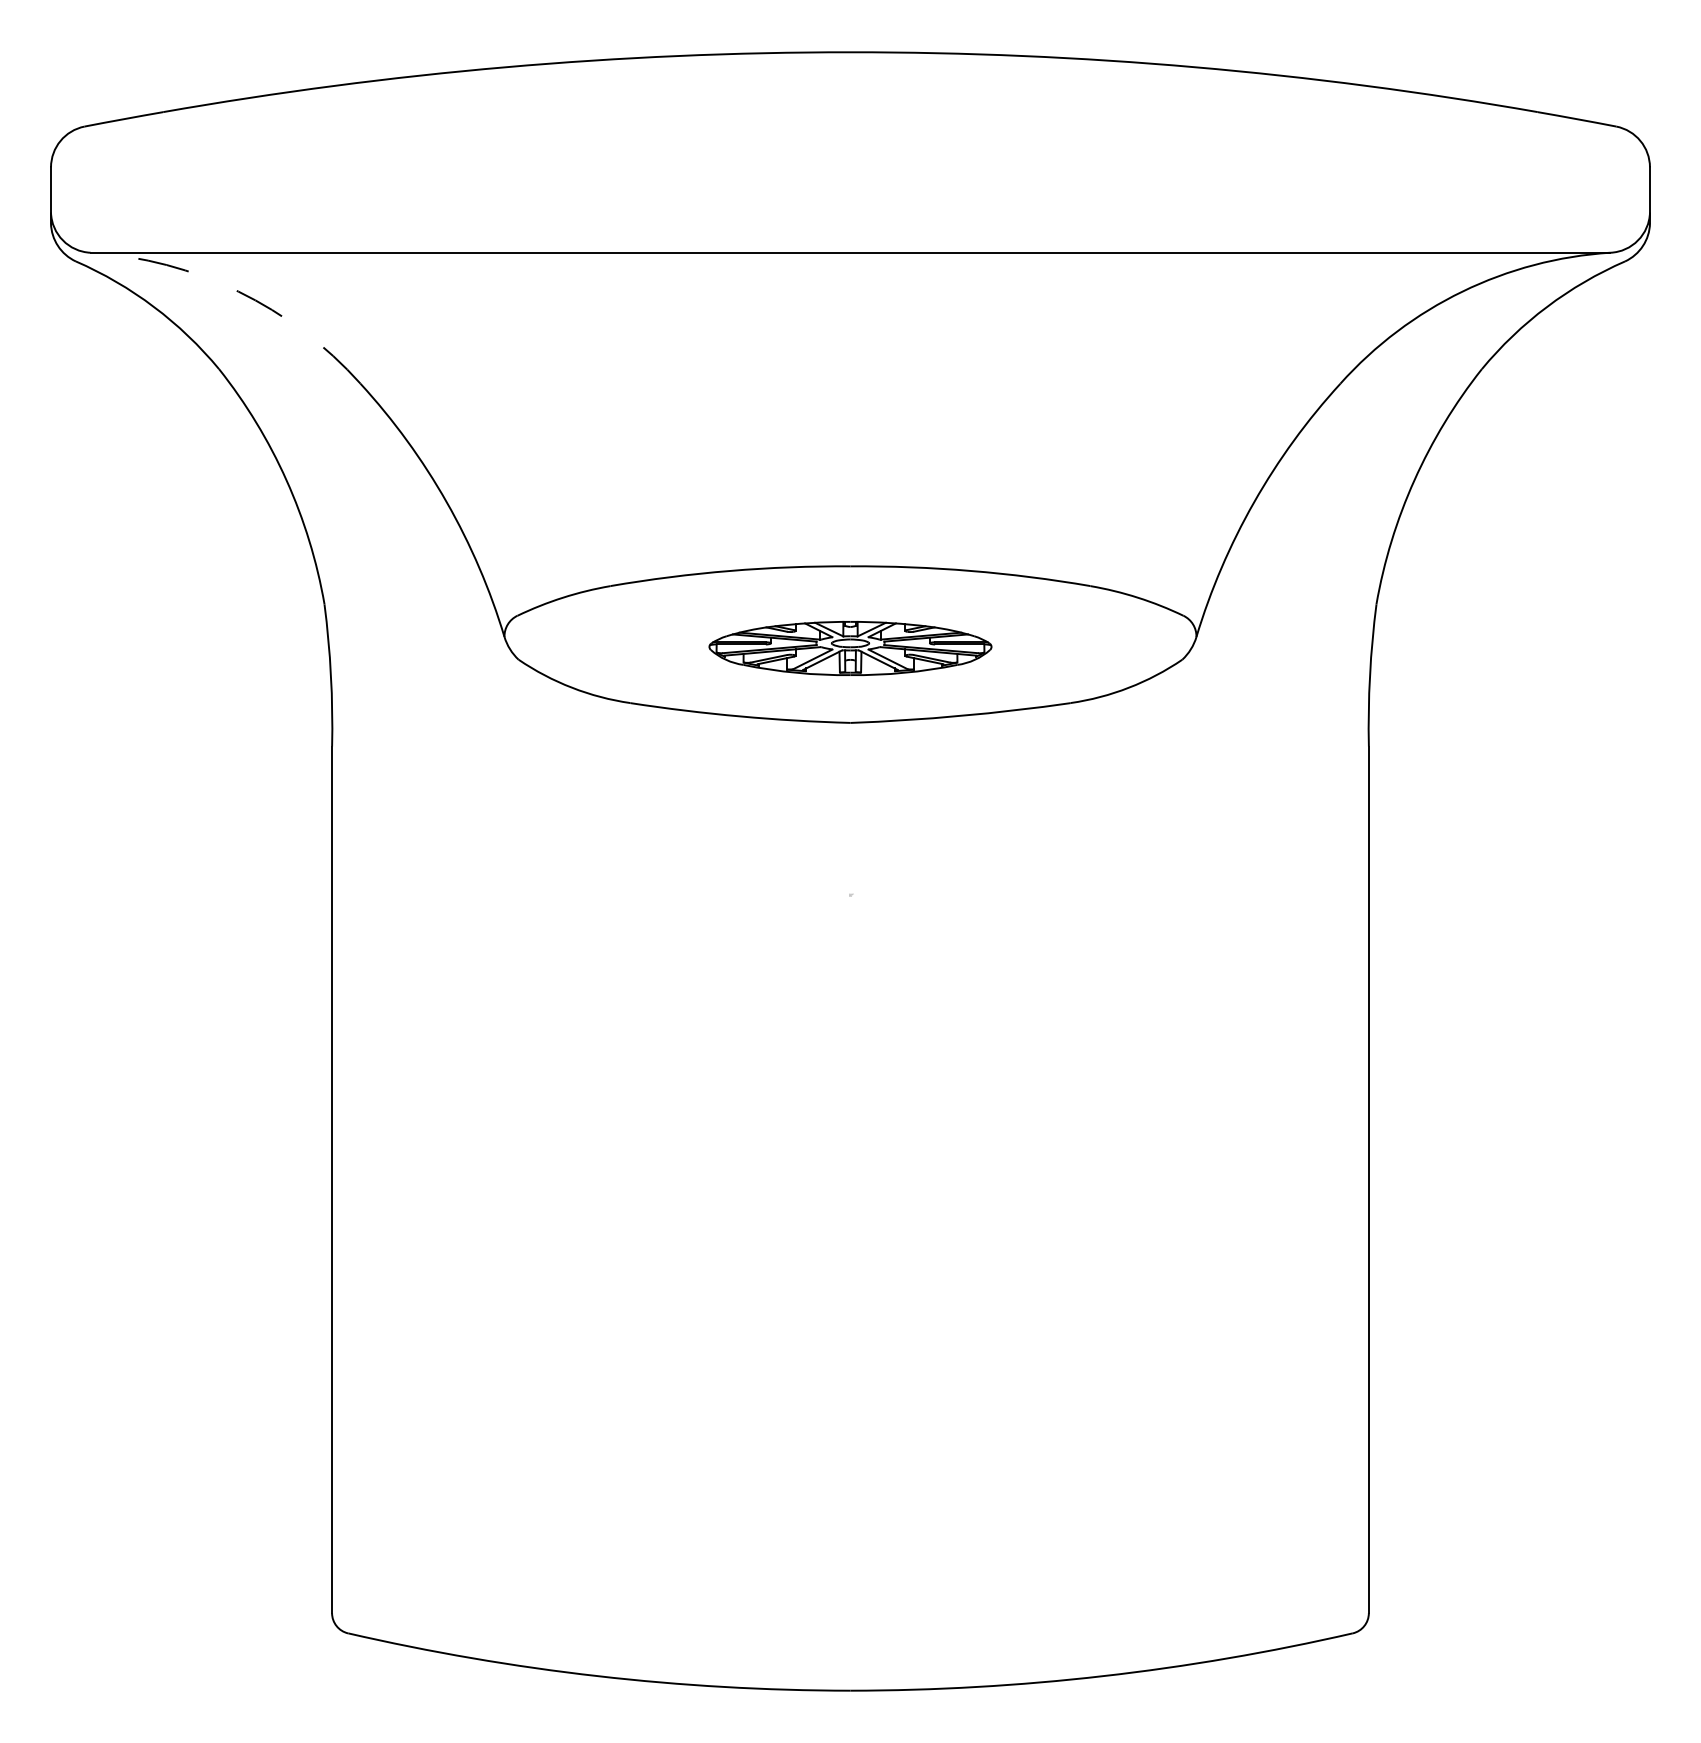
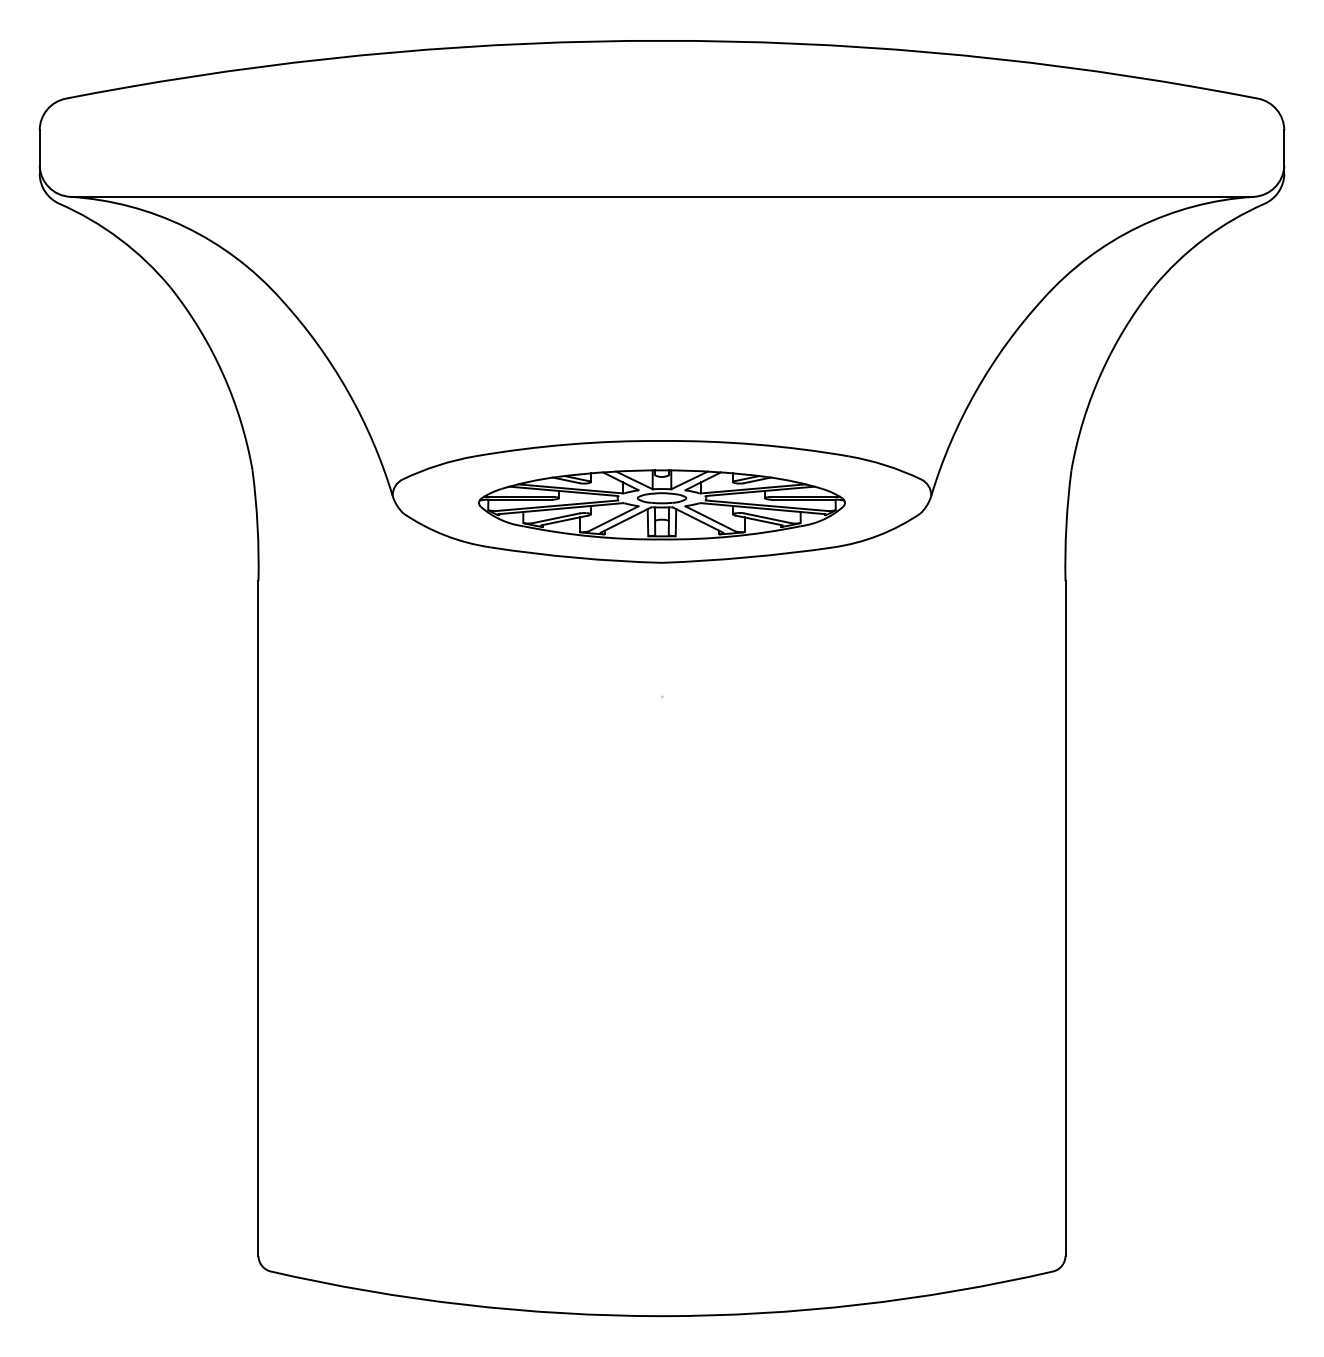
arc: (238, 291) -> (185, 227), dashed -> solid
part: (850, 648) -> (662, 504), size x1.67

